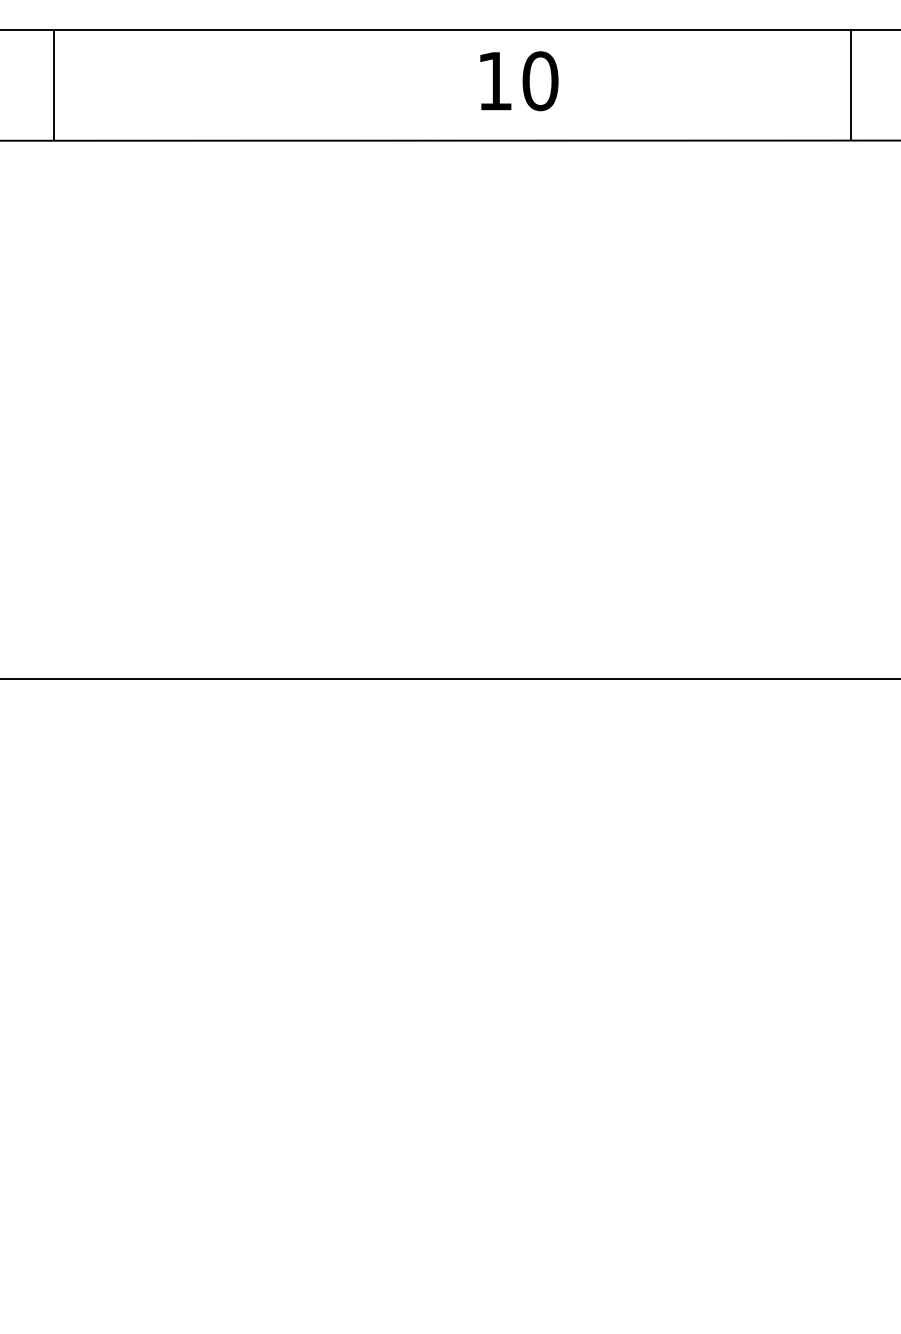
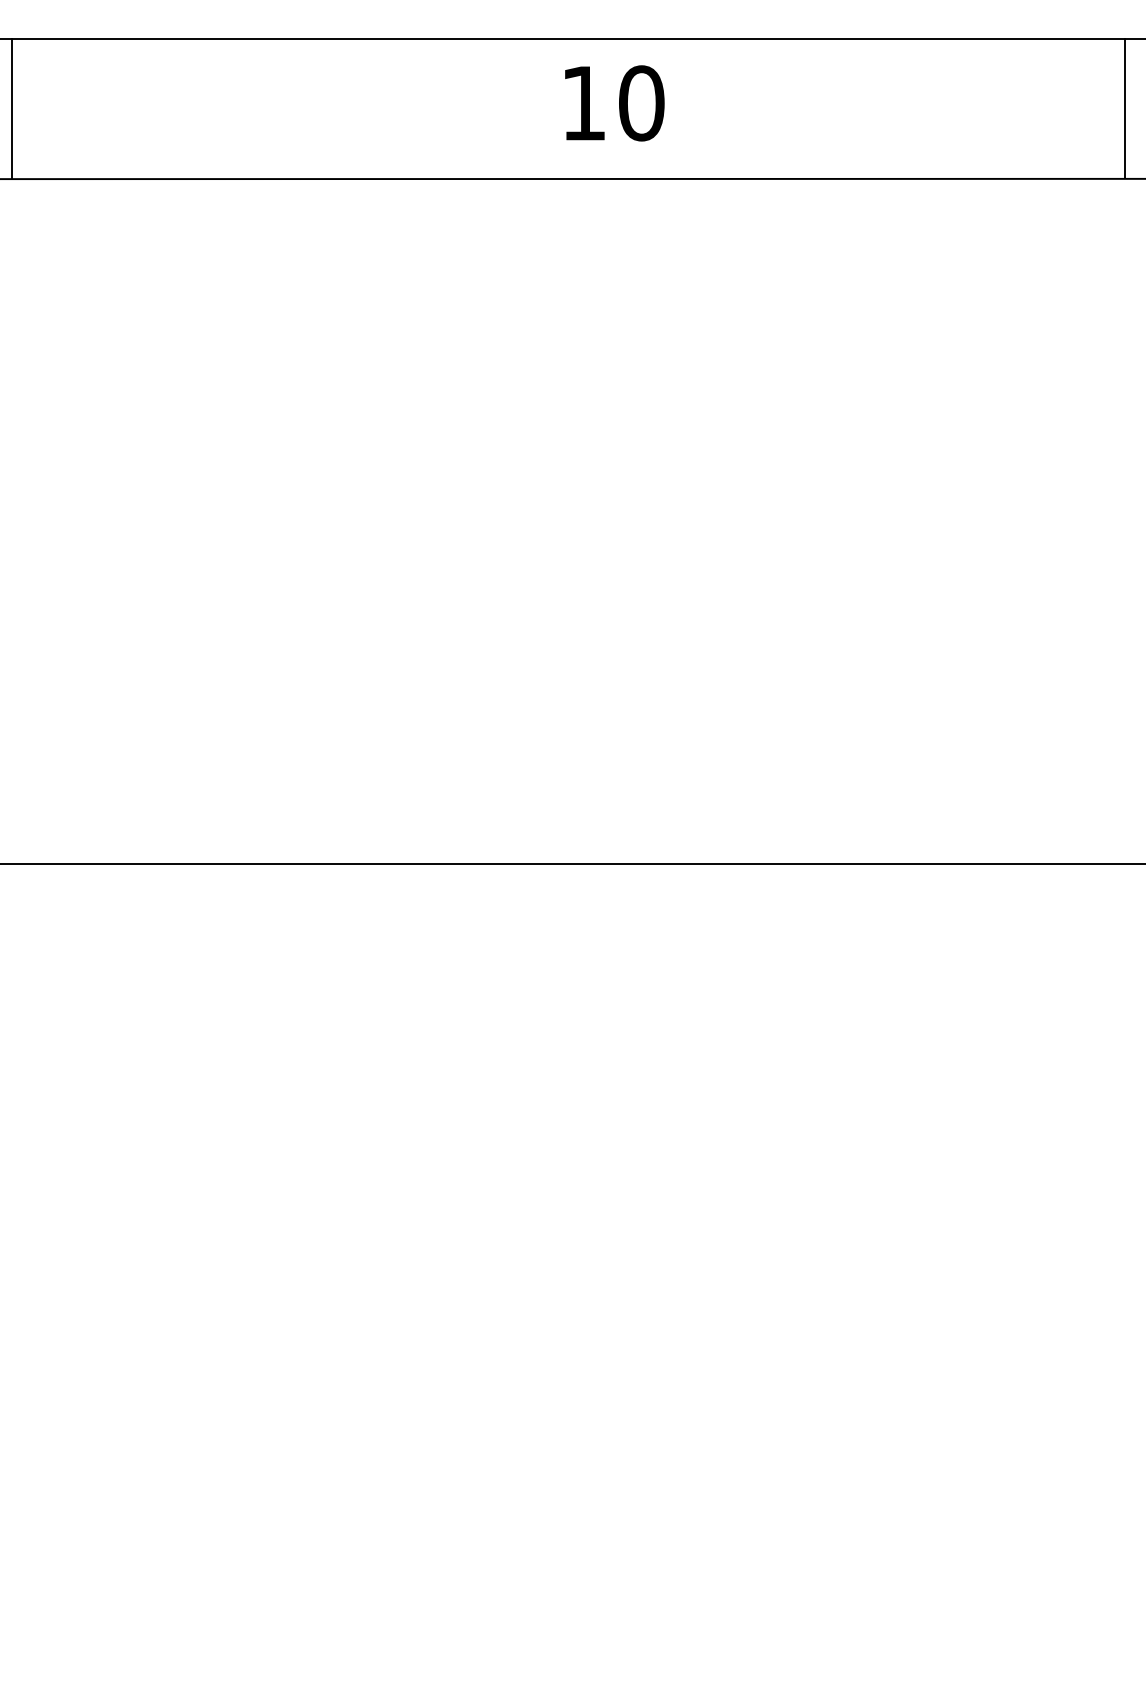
text: (519, 81) -> (614, 103), moved
line: (53, 84) -> (12, 107), moved
line: (851, 84) -> (1125, 107), moved

